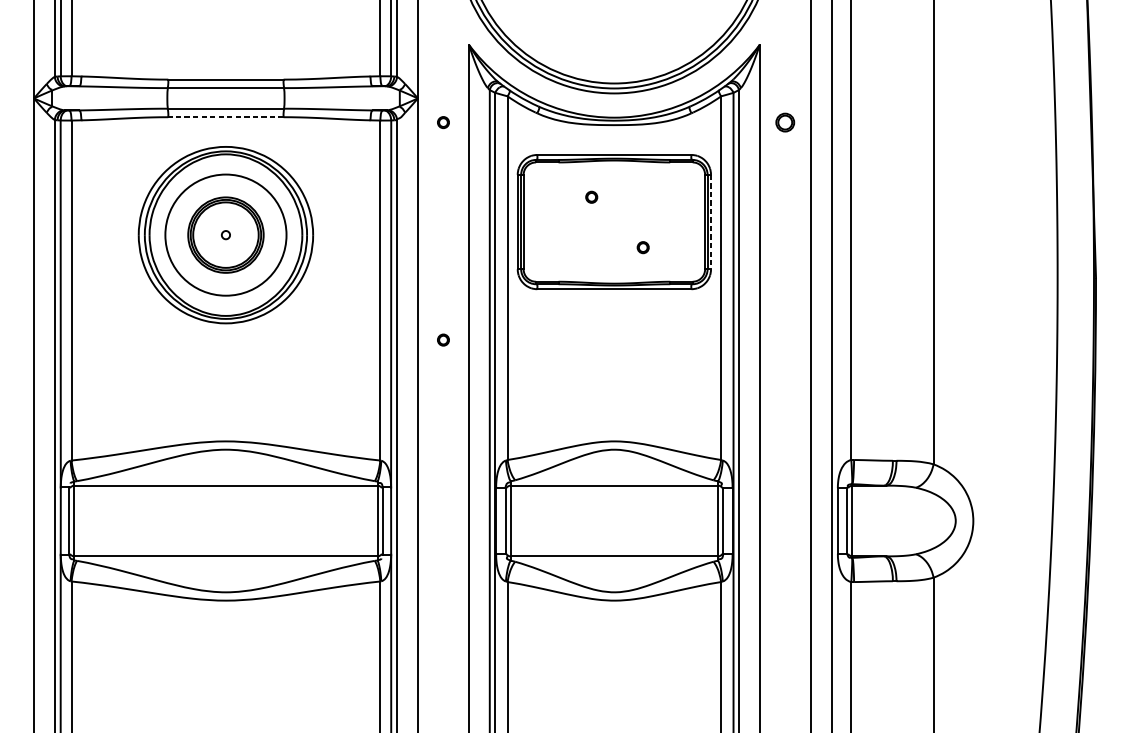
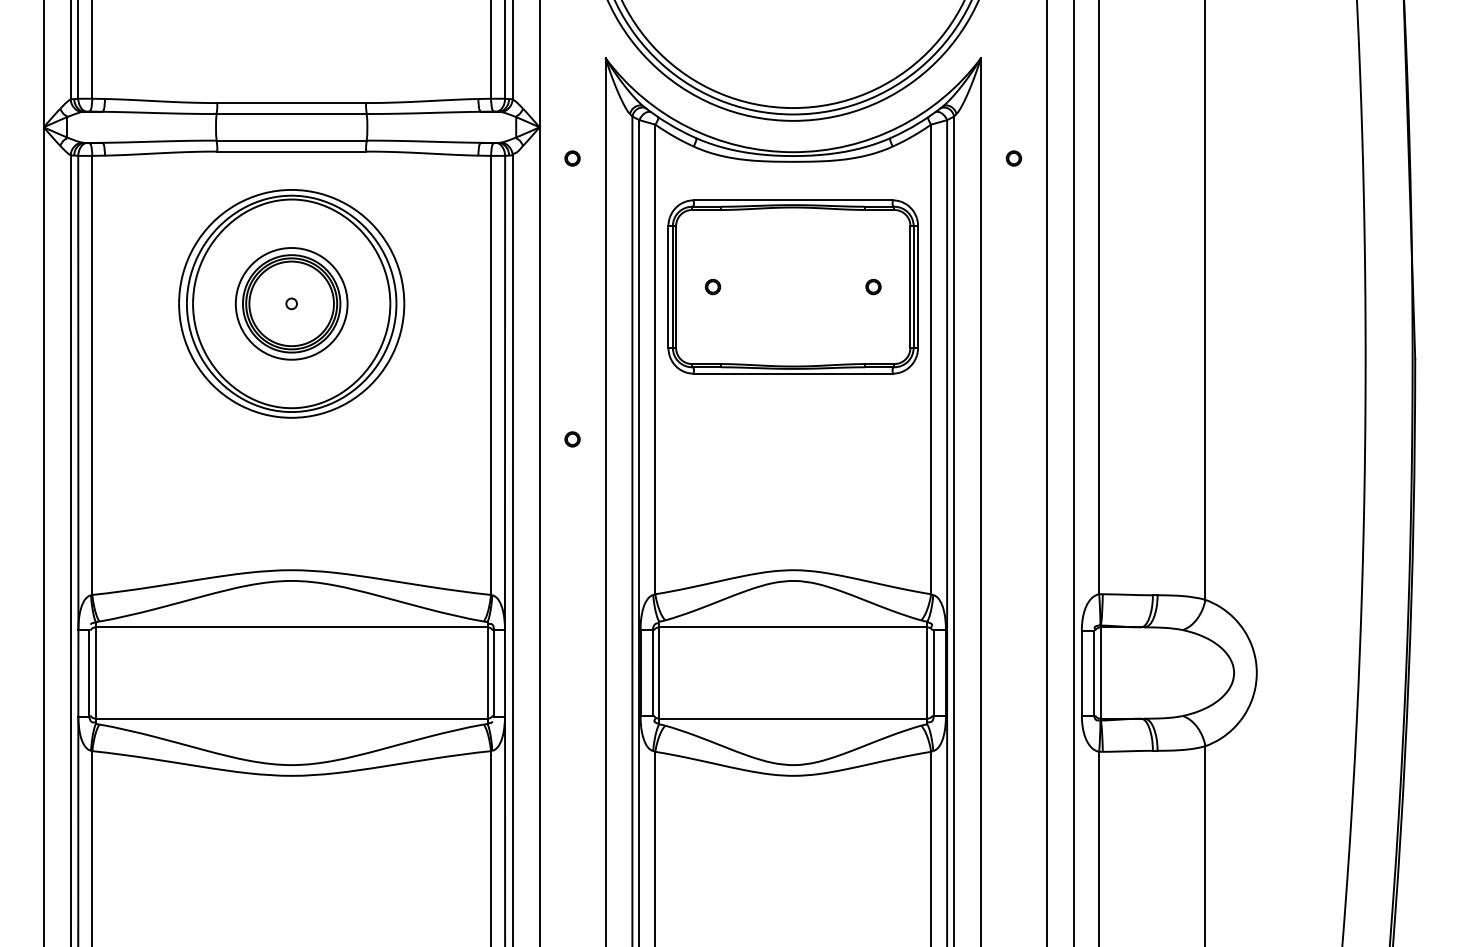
line: (225, 117) -> (291, 151), dashed -> solid
part: (784, 122) -> (1013, 158), size x0.62
part: (591, 196) -> (712, 286), moved
line: (711, 222) -> (918, 287), dashed -> solid
circle: (225, 234) -> (291, 303), size x0.71
part: (643, 247) -> (873, 286), moved

